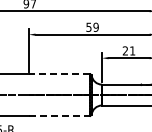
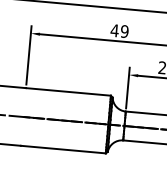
text: (88, 26) -> (114, 29), 59 -> 49
line: (59, 74) -> (68, 92), dashed -> solid
line: (59, 115) -> (63, 149), dashed -> solid

